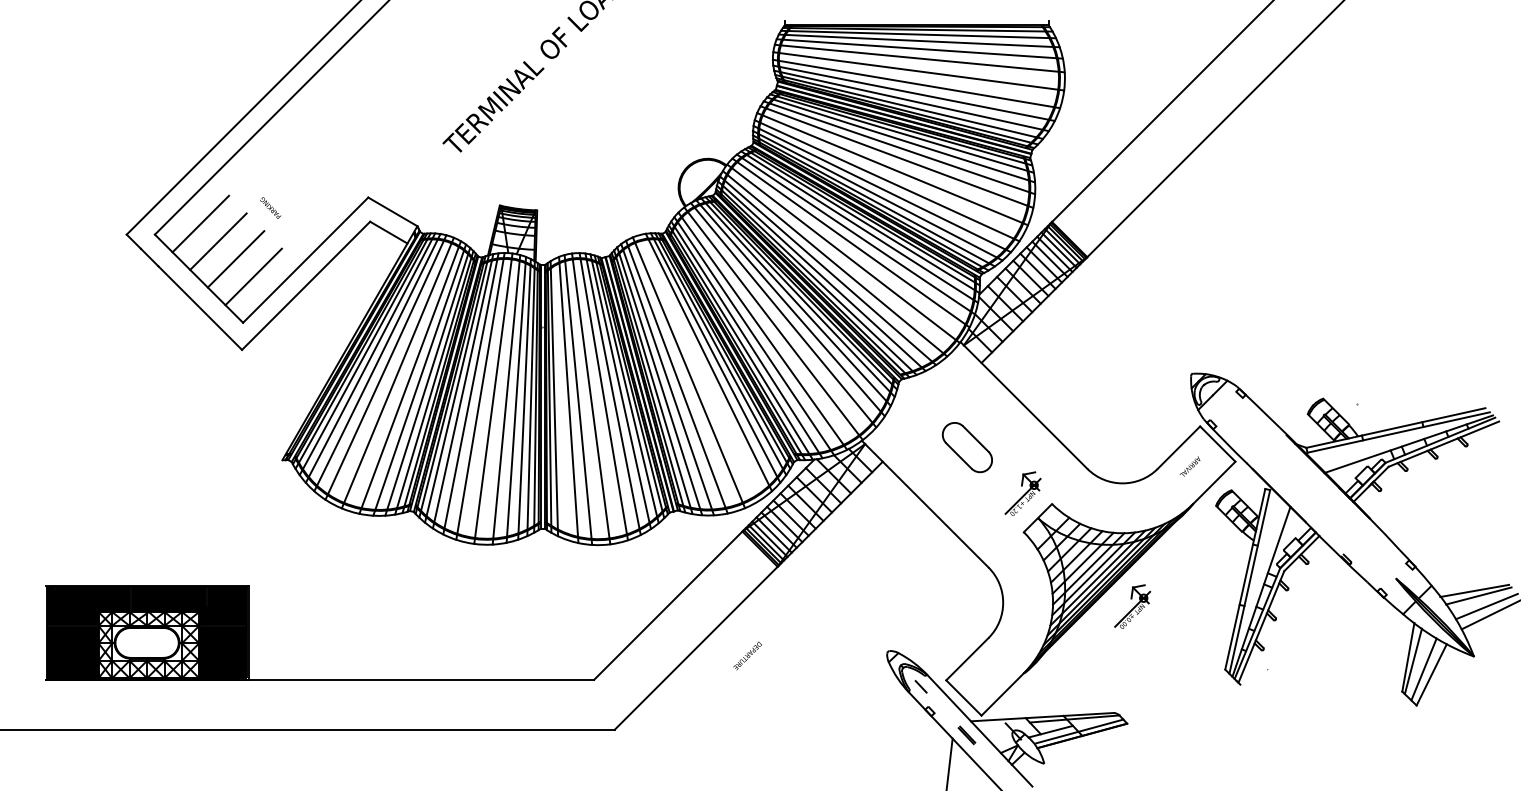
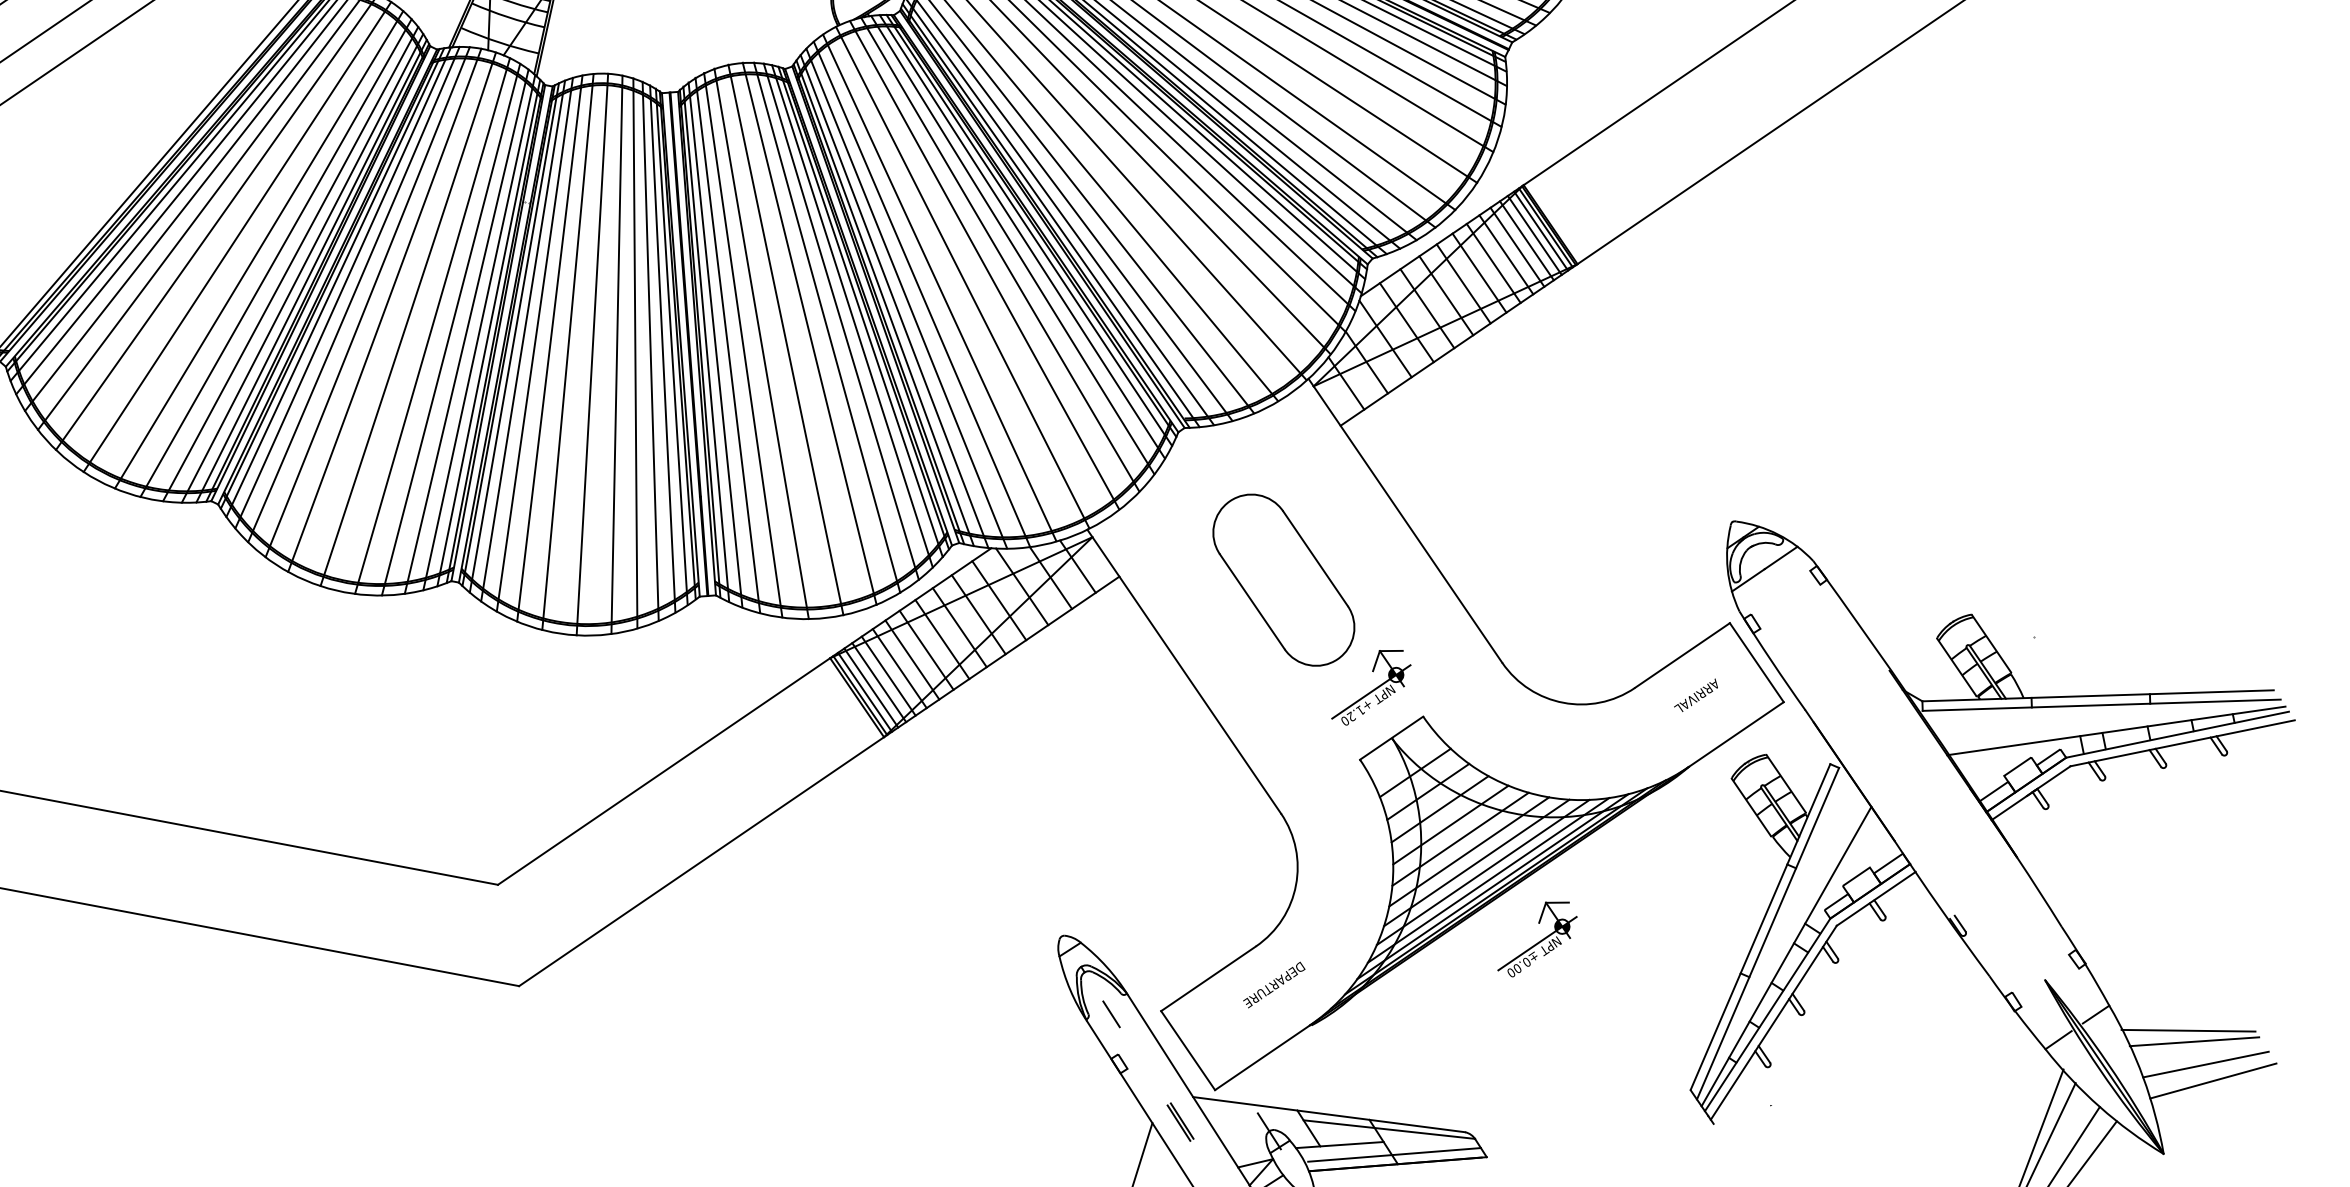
line: (700, 366) -> (809, 332), added
line: (560, 399) -> (534, 344), added
part: (967, 447) -> (1284, 579), size x1.67
text: (747, 655) -> (1274, 983), moved

